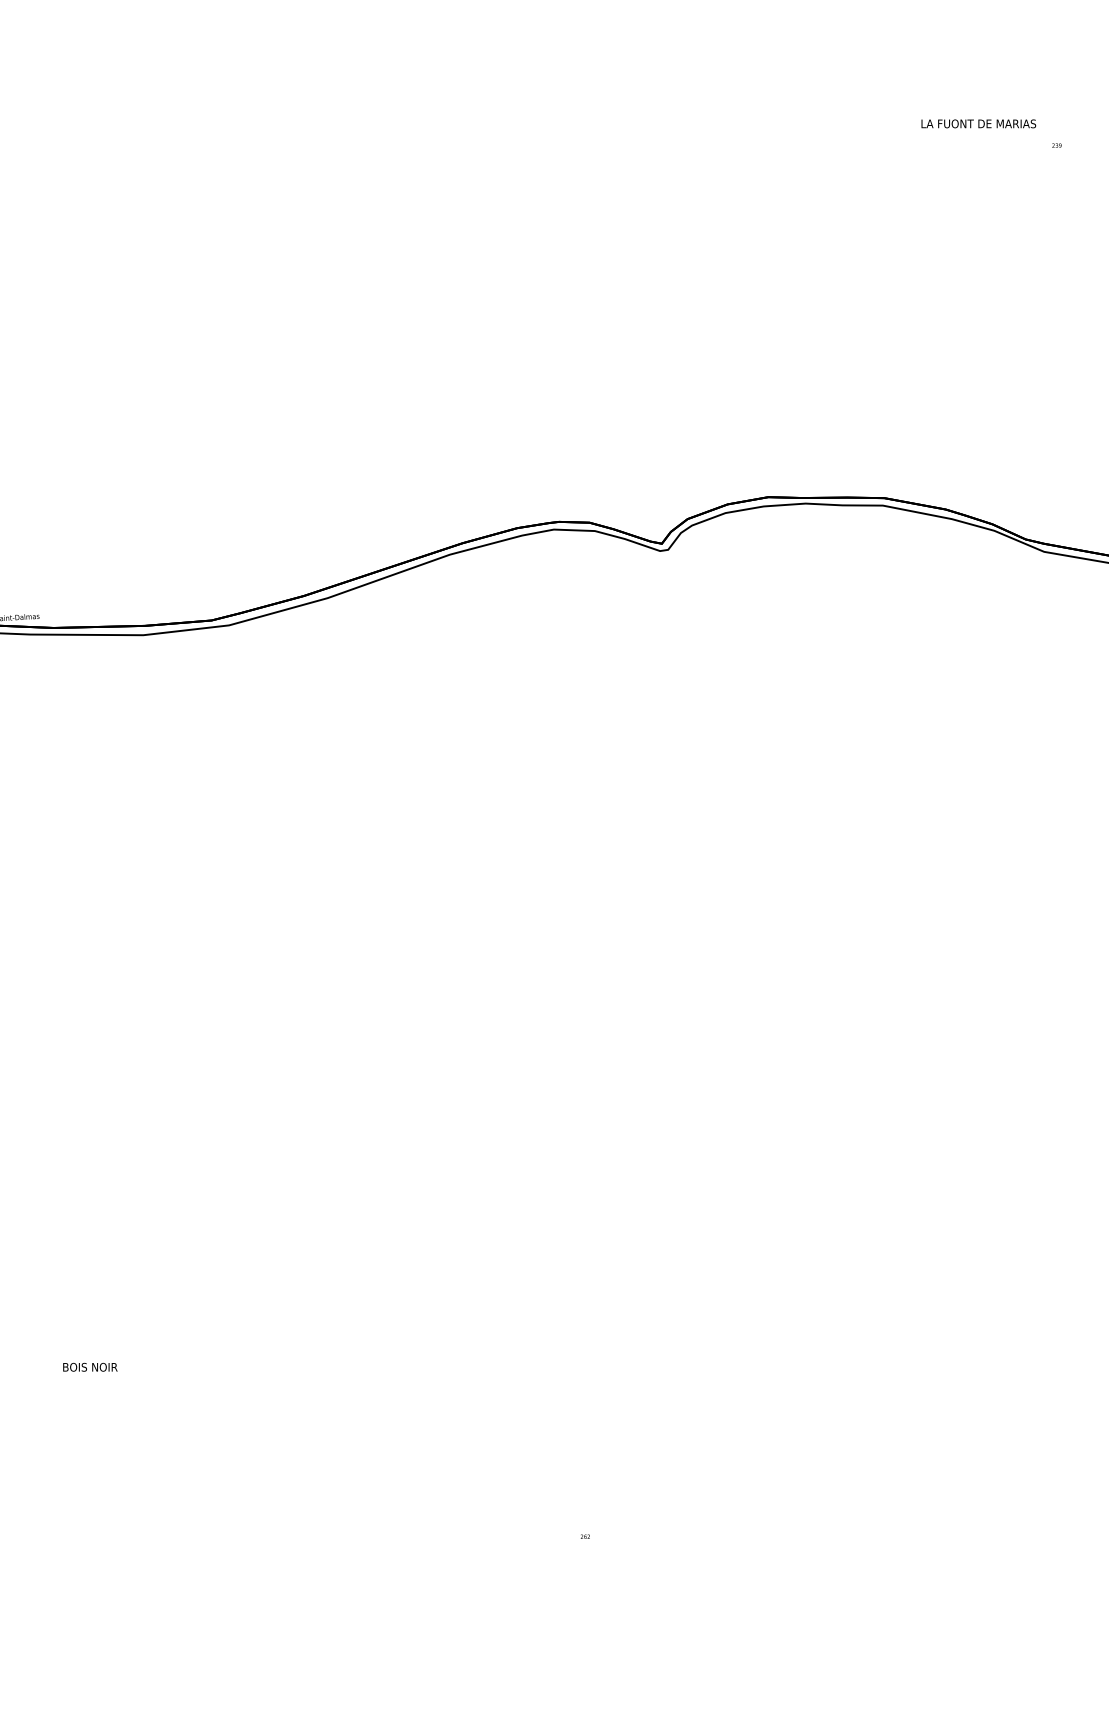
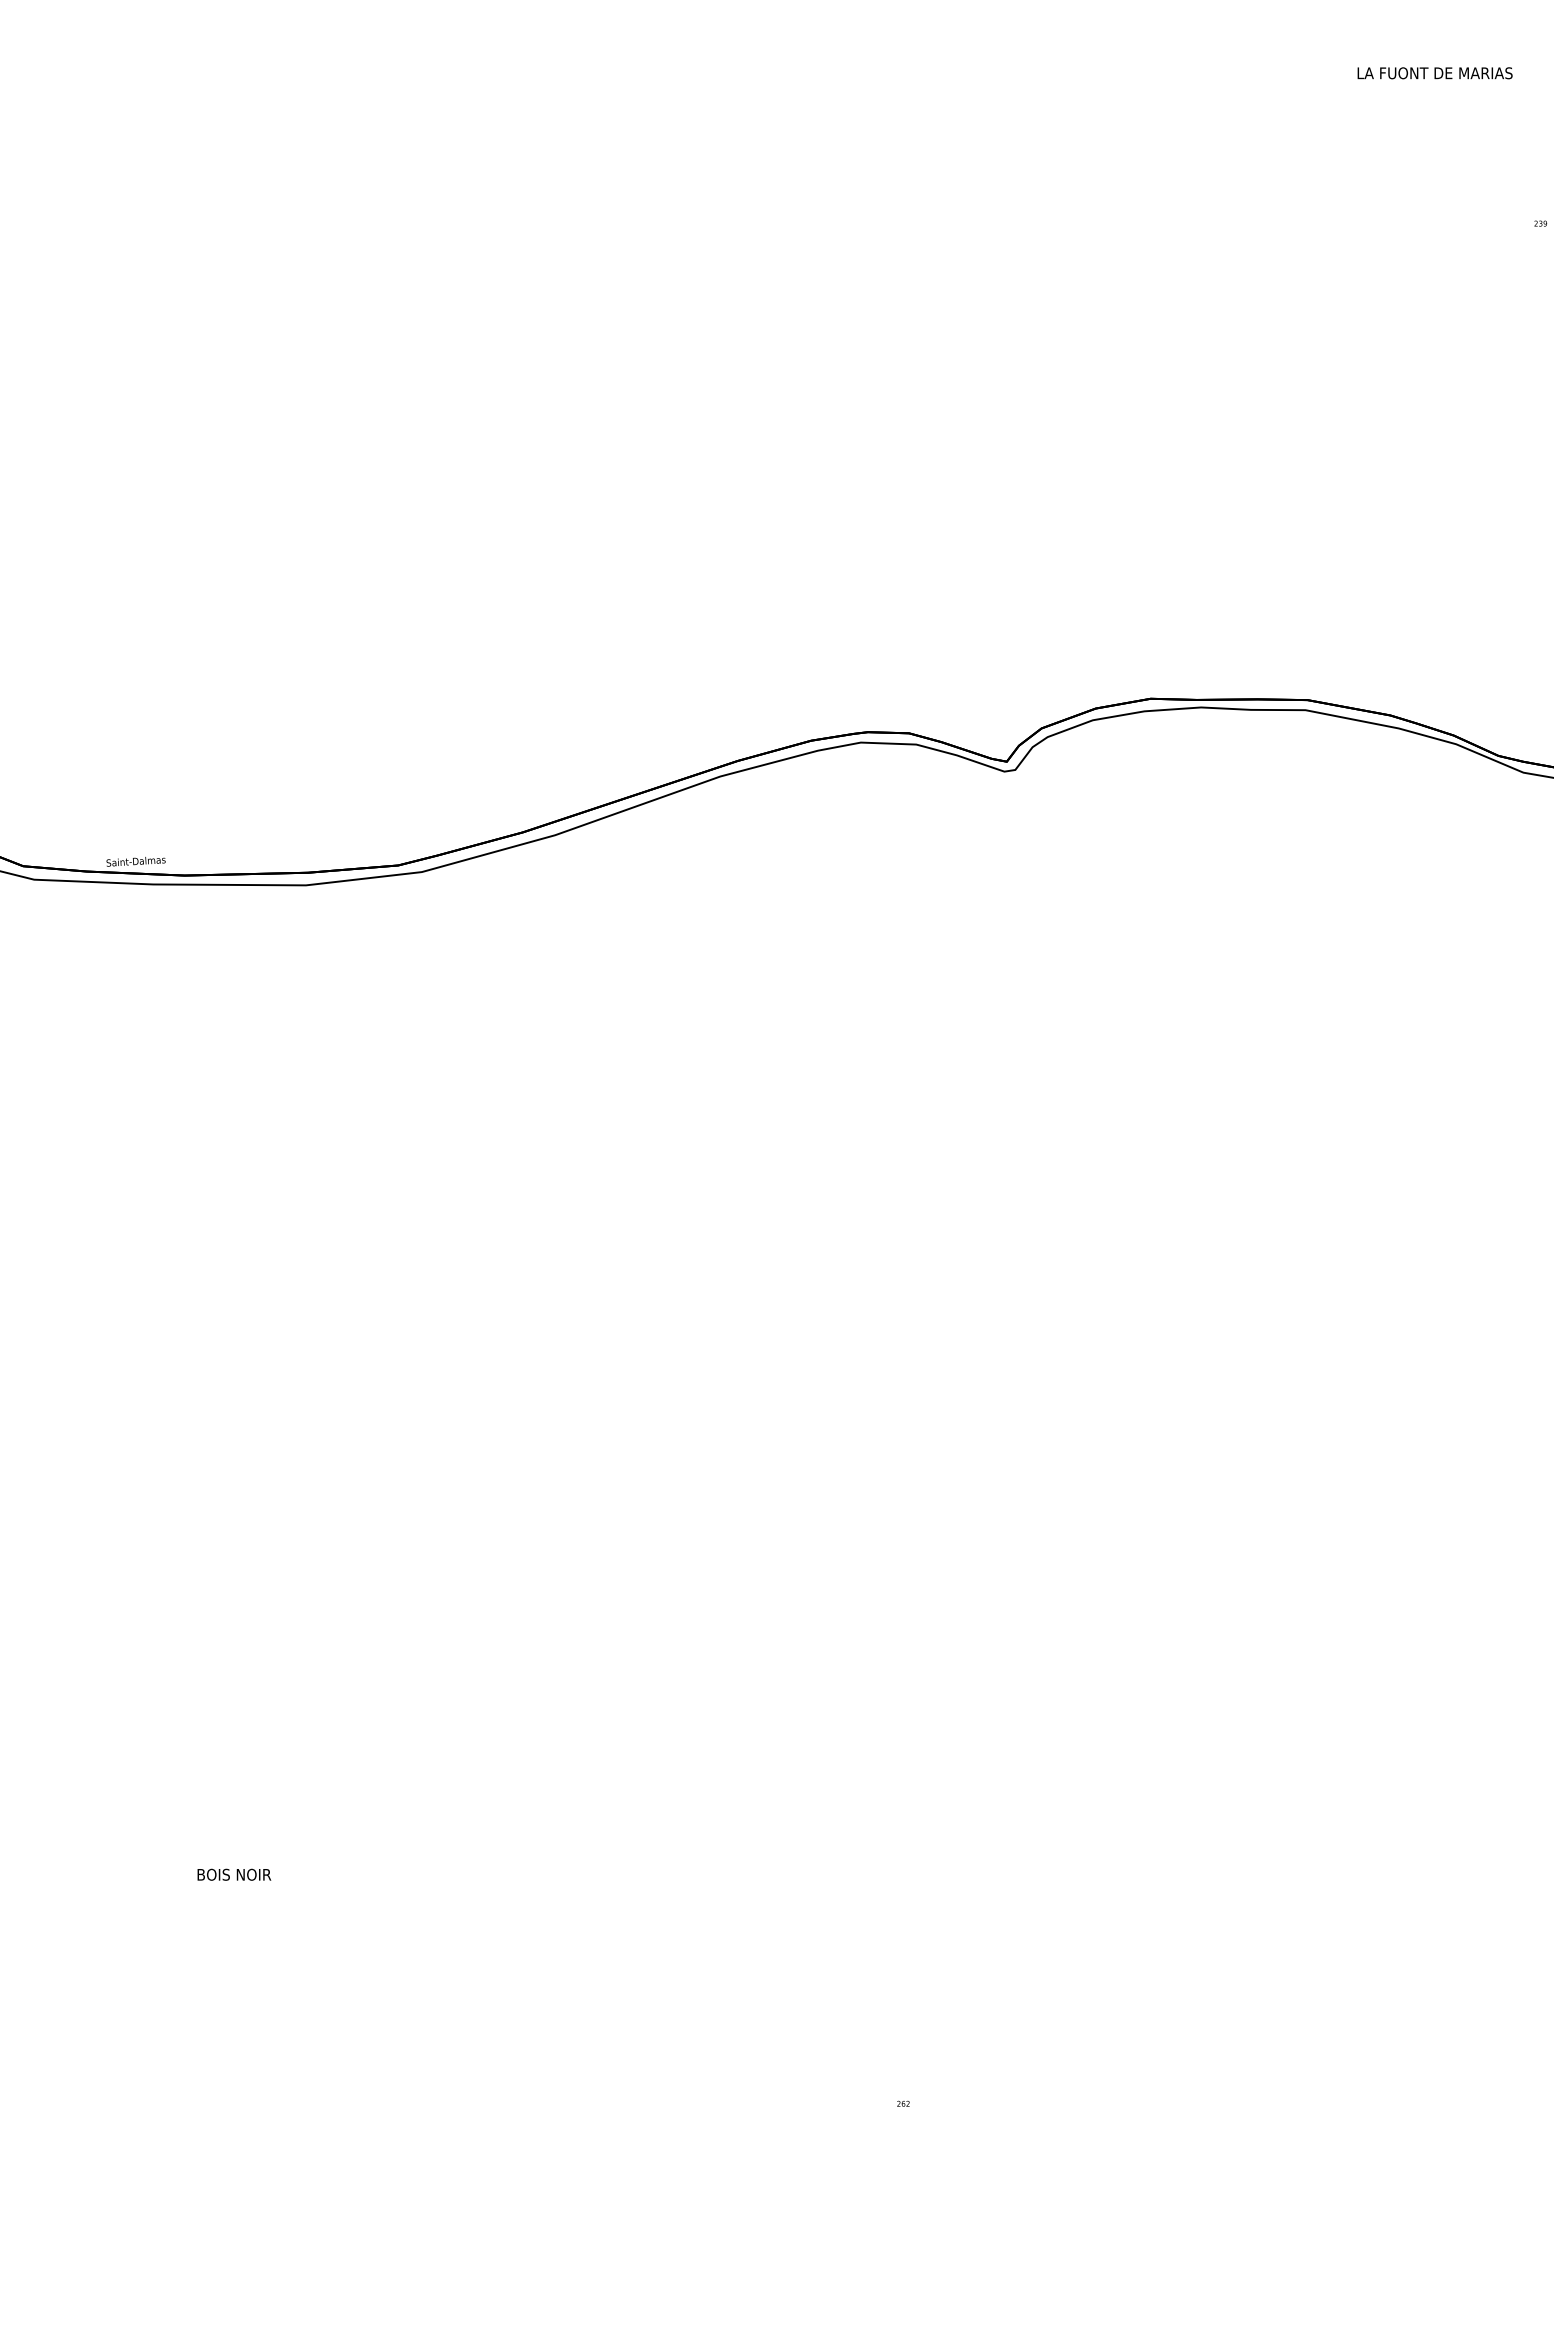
text: (978, 124) -> (1434, 73), moved

